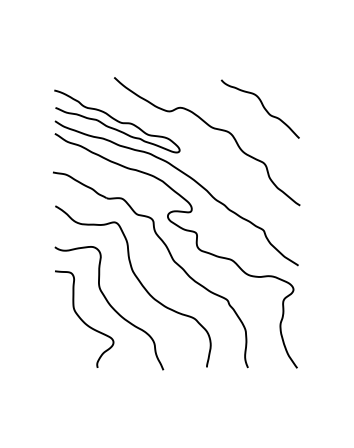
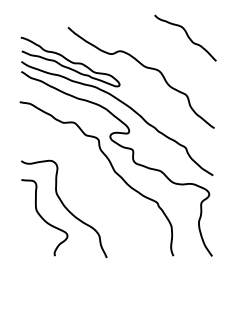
curve: (262, 106) -> (187, 36), moved
curve: (139, 283) -> (87, 189), removed

